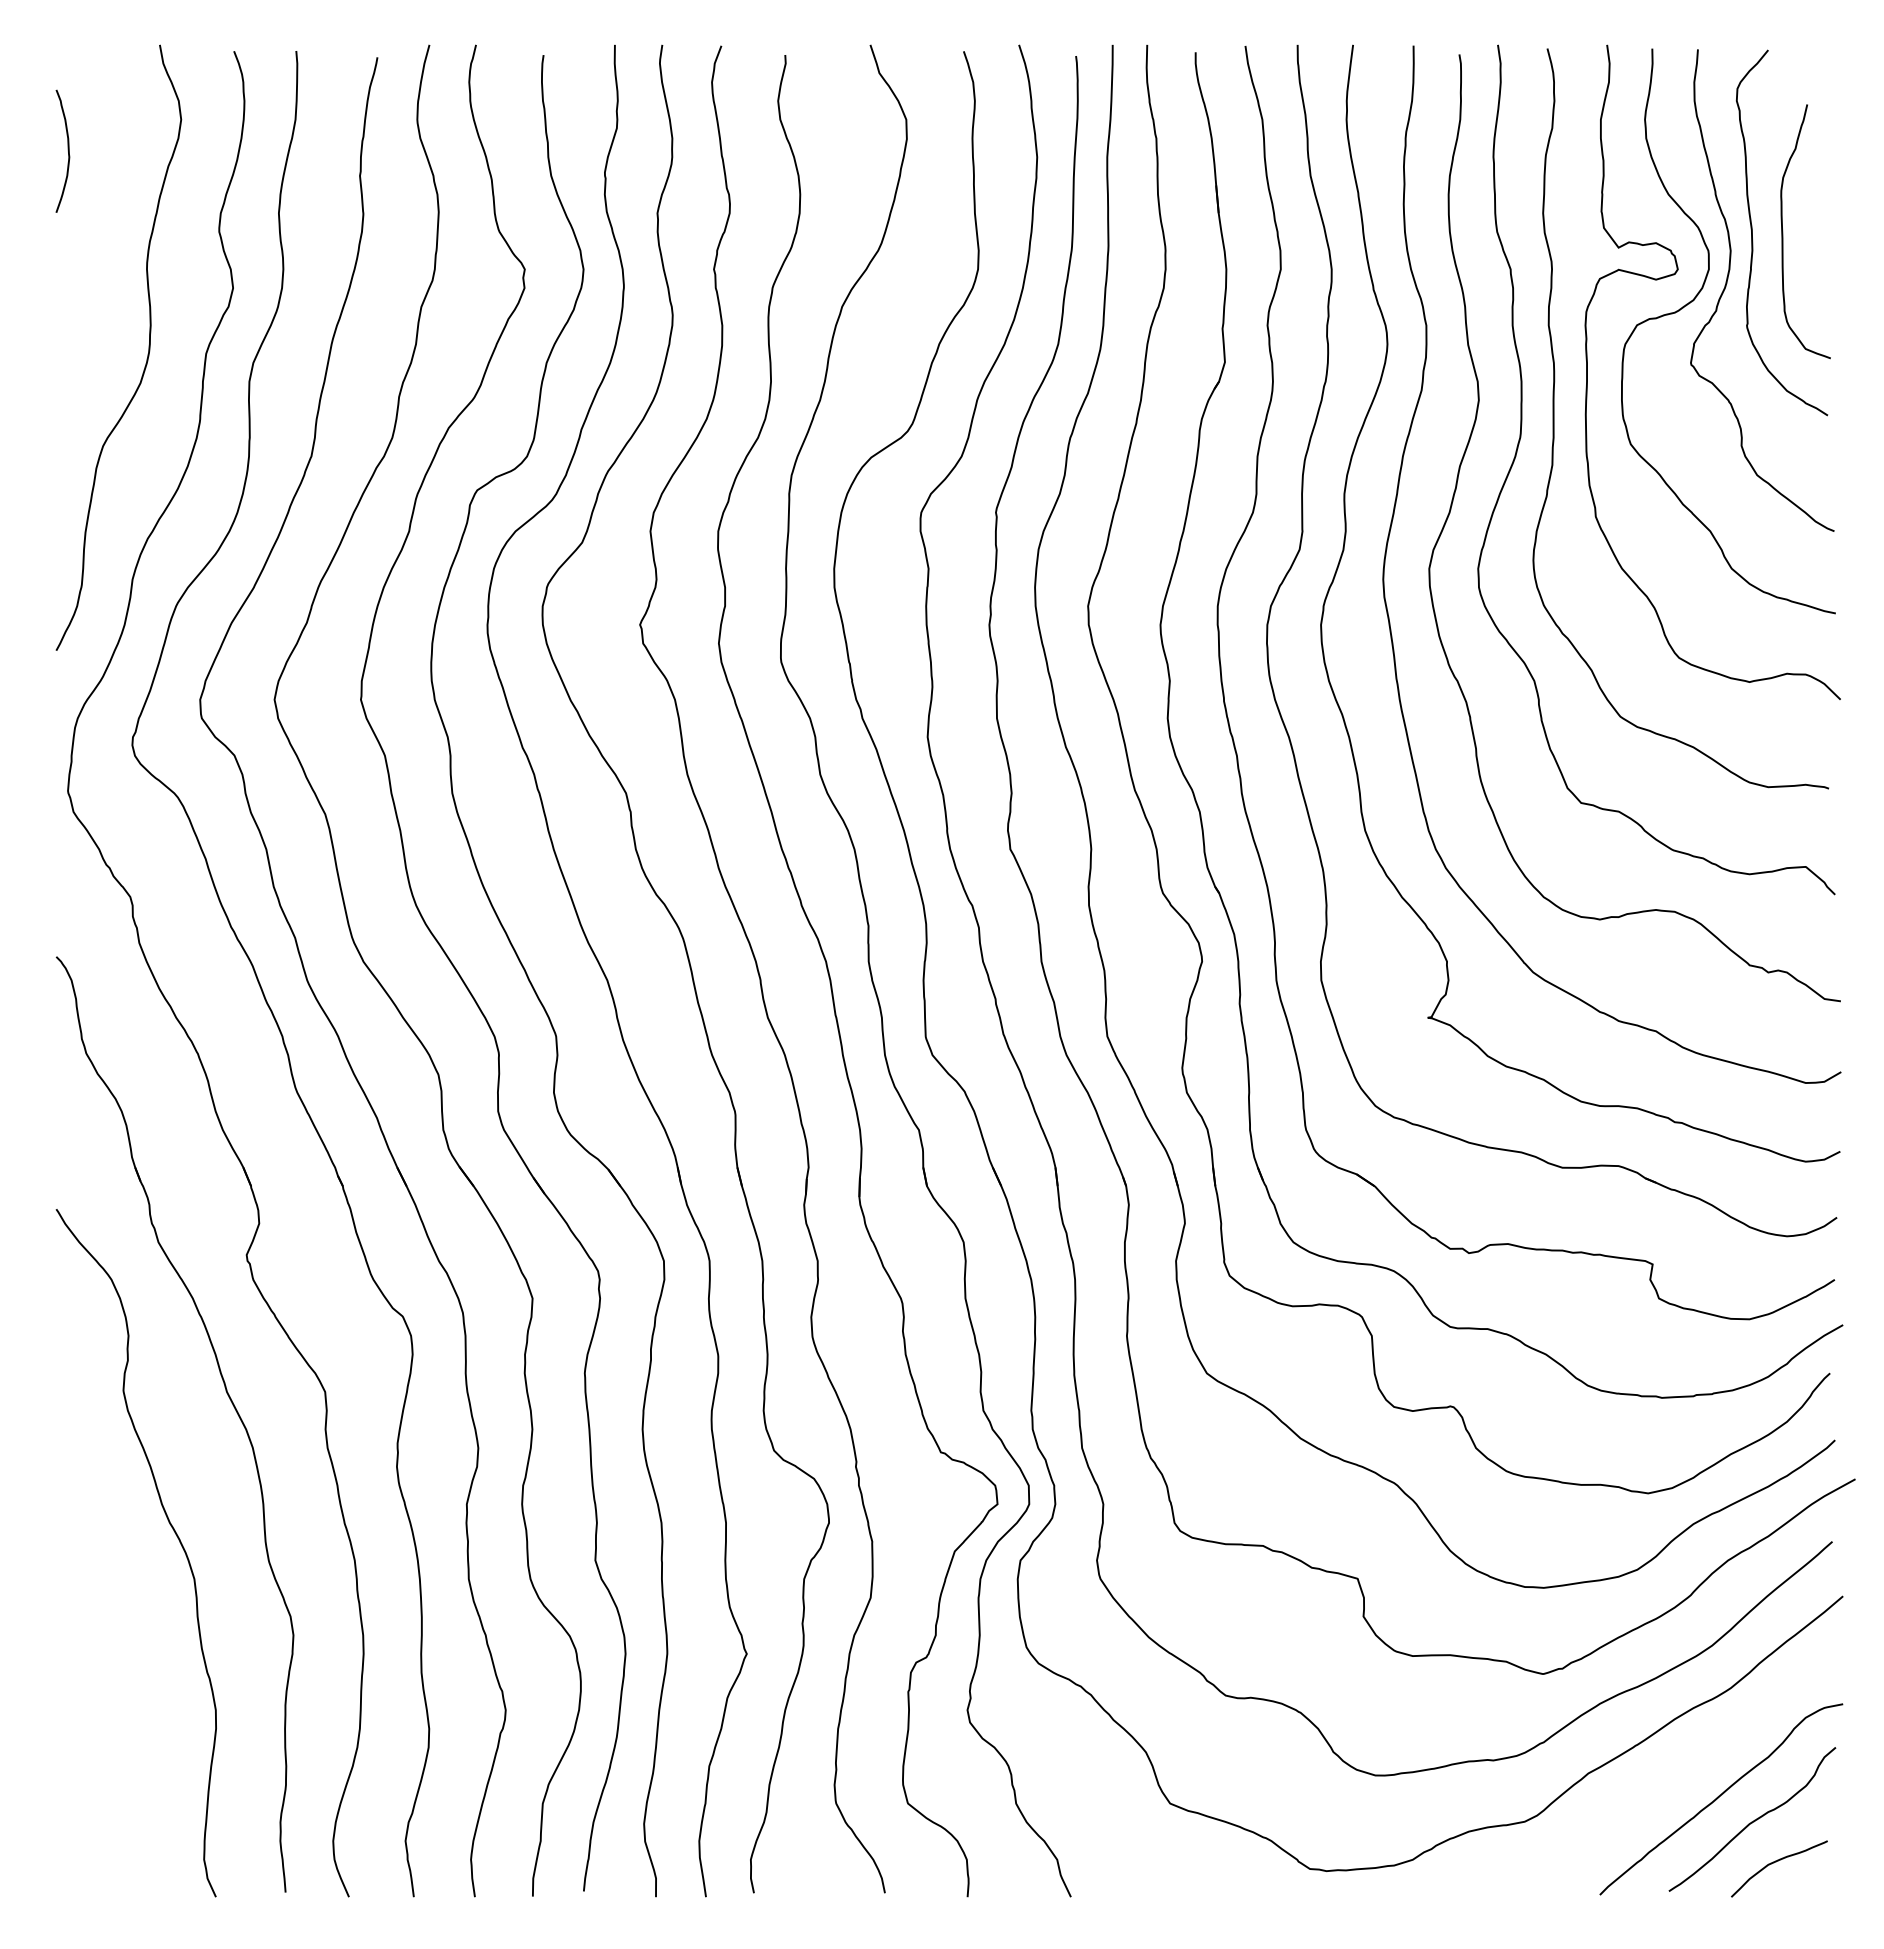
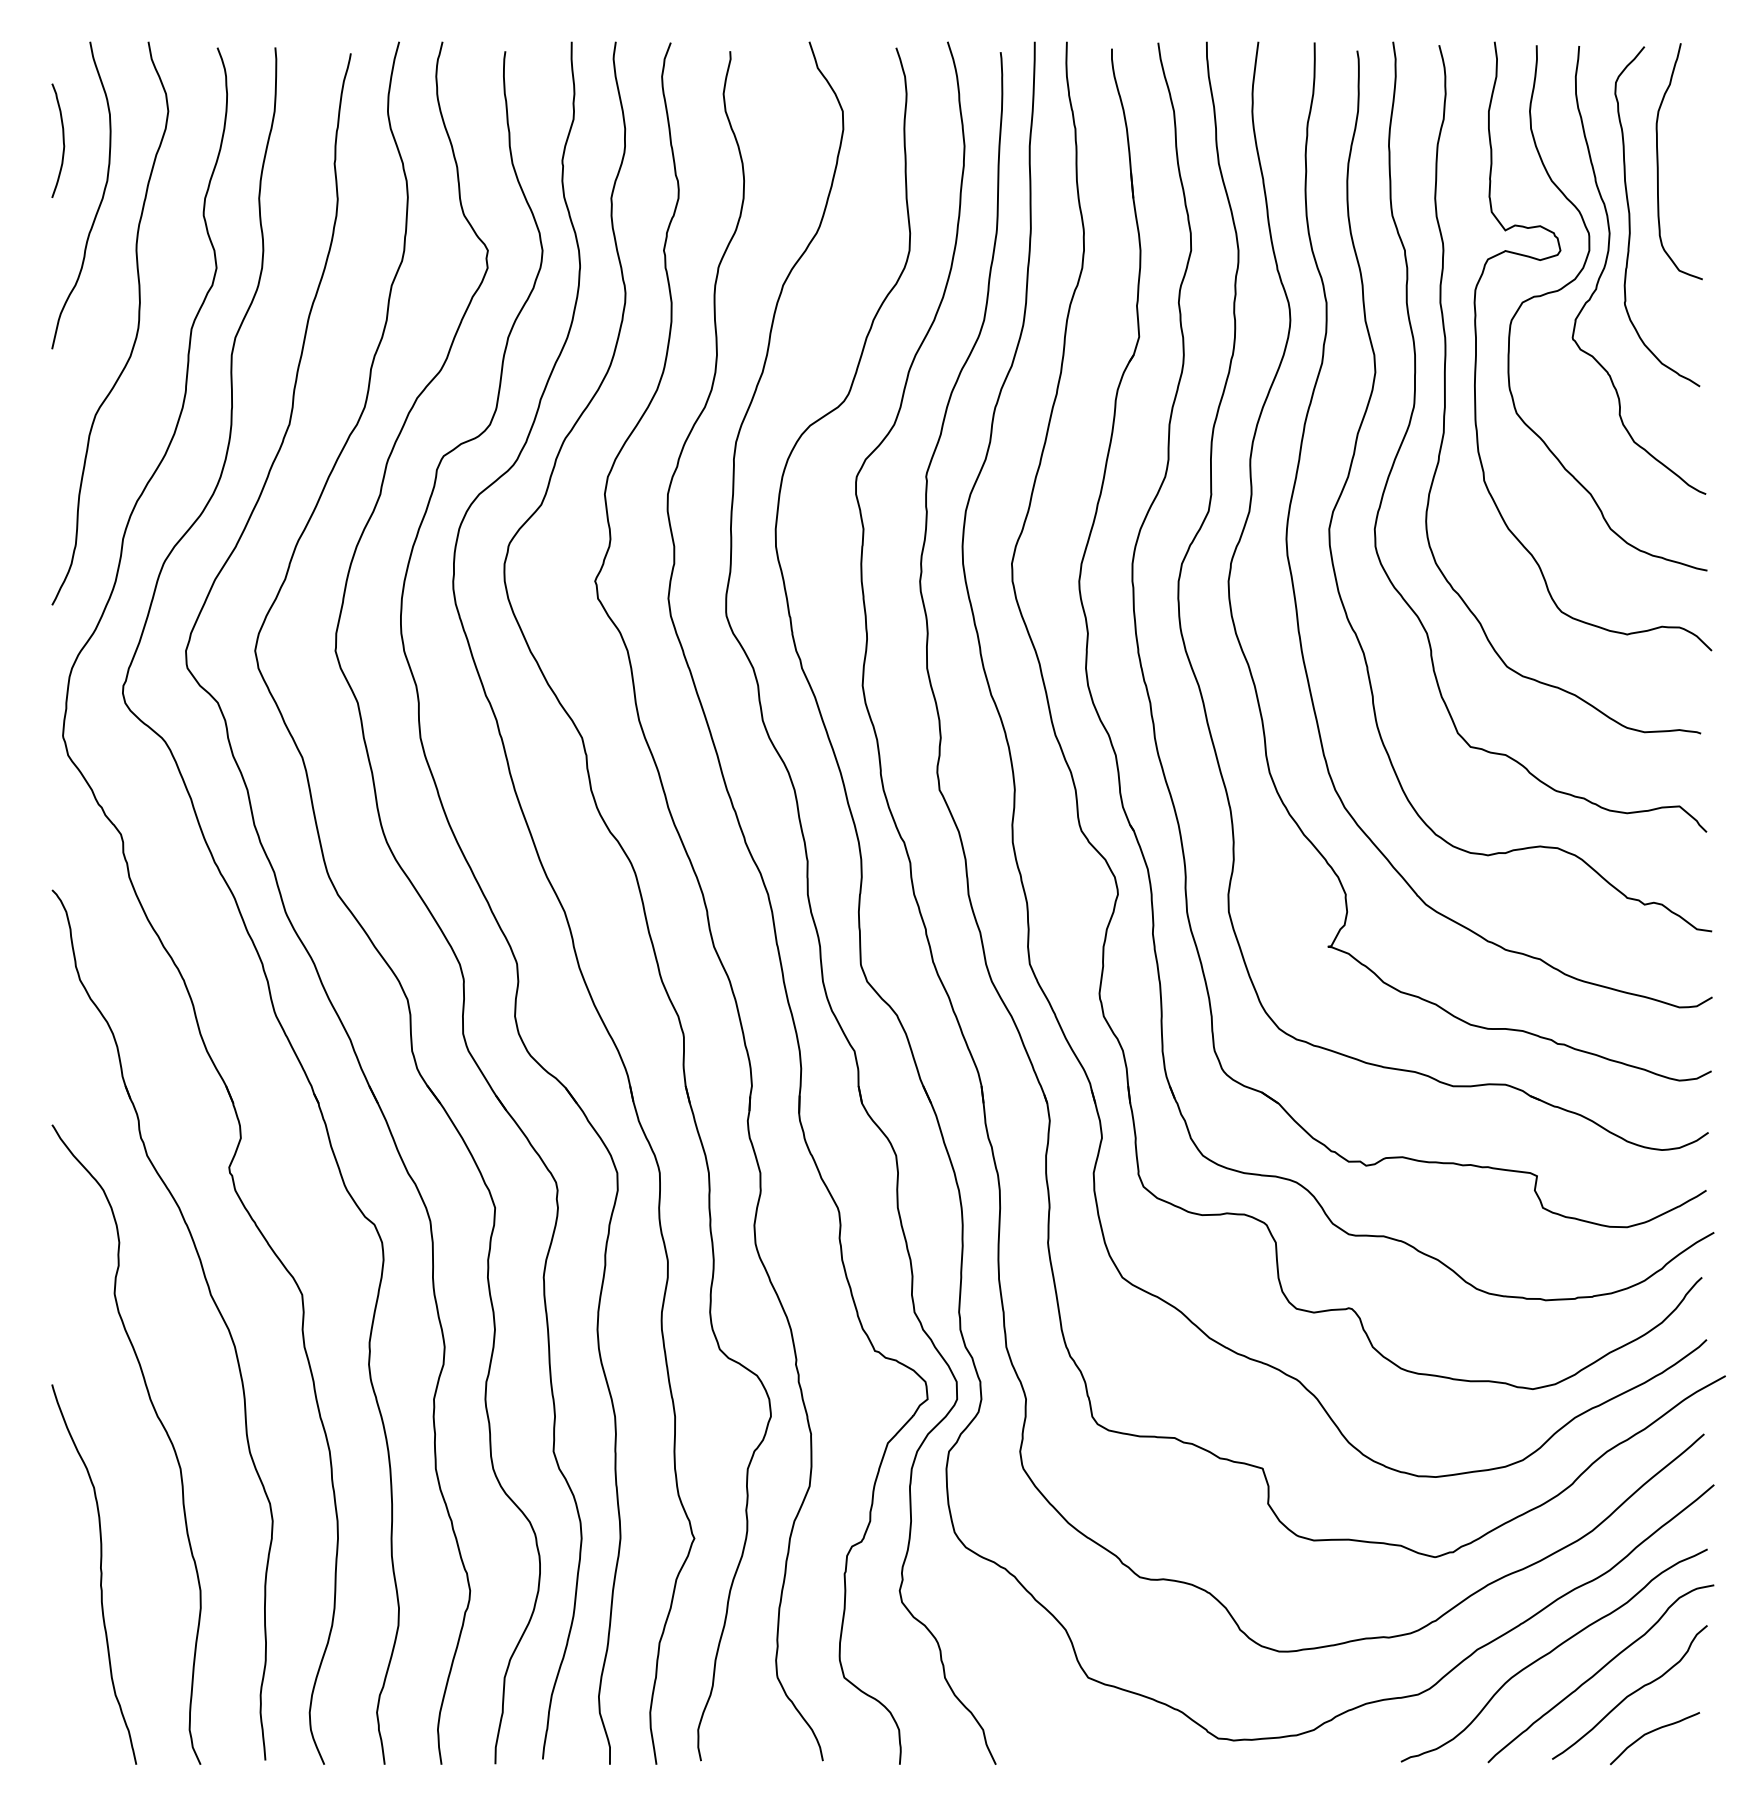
curve: (108, 215) -> (100, 200), added
curve: (1783, 231) -> (1658, 161), moved
curve: (108, 1692) -> (100, 1574), added
curve: (1668, 1776) -> (1551, 1652), added

